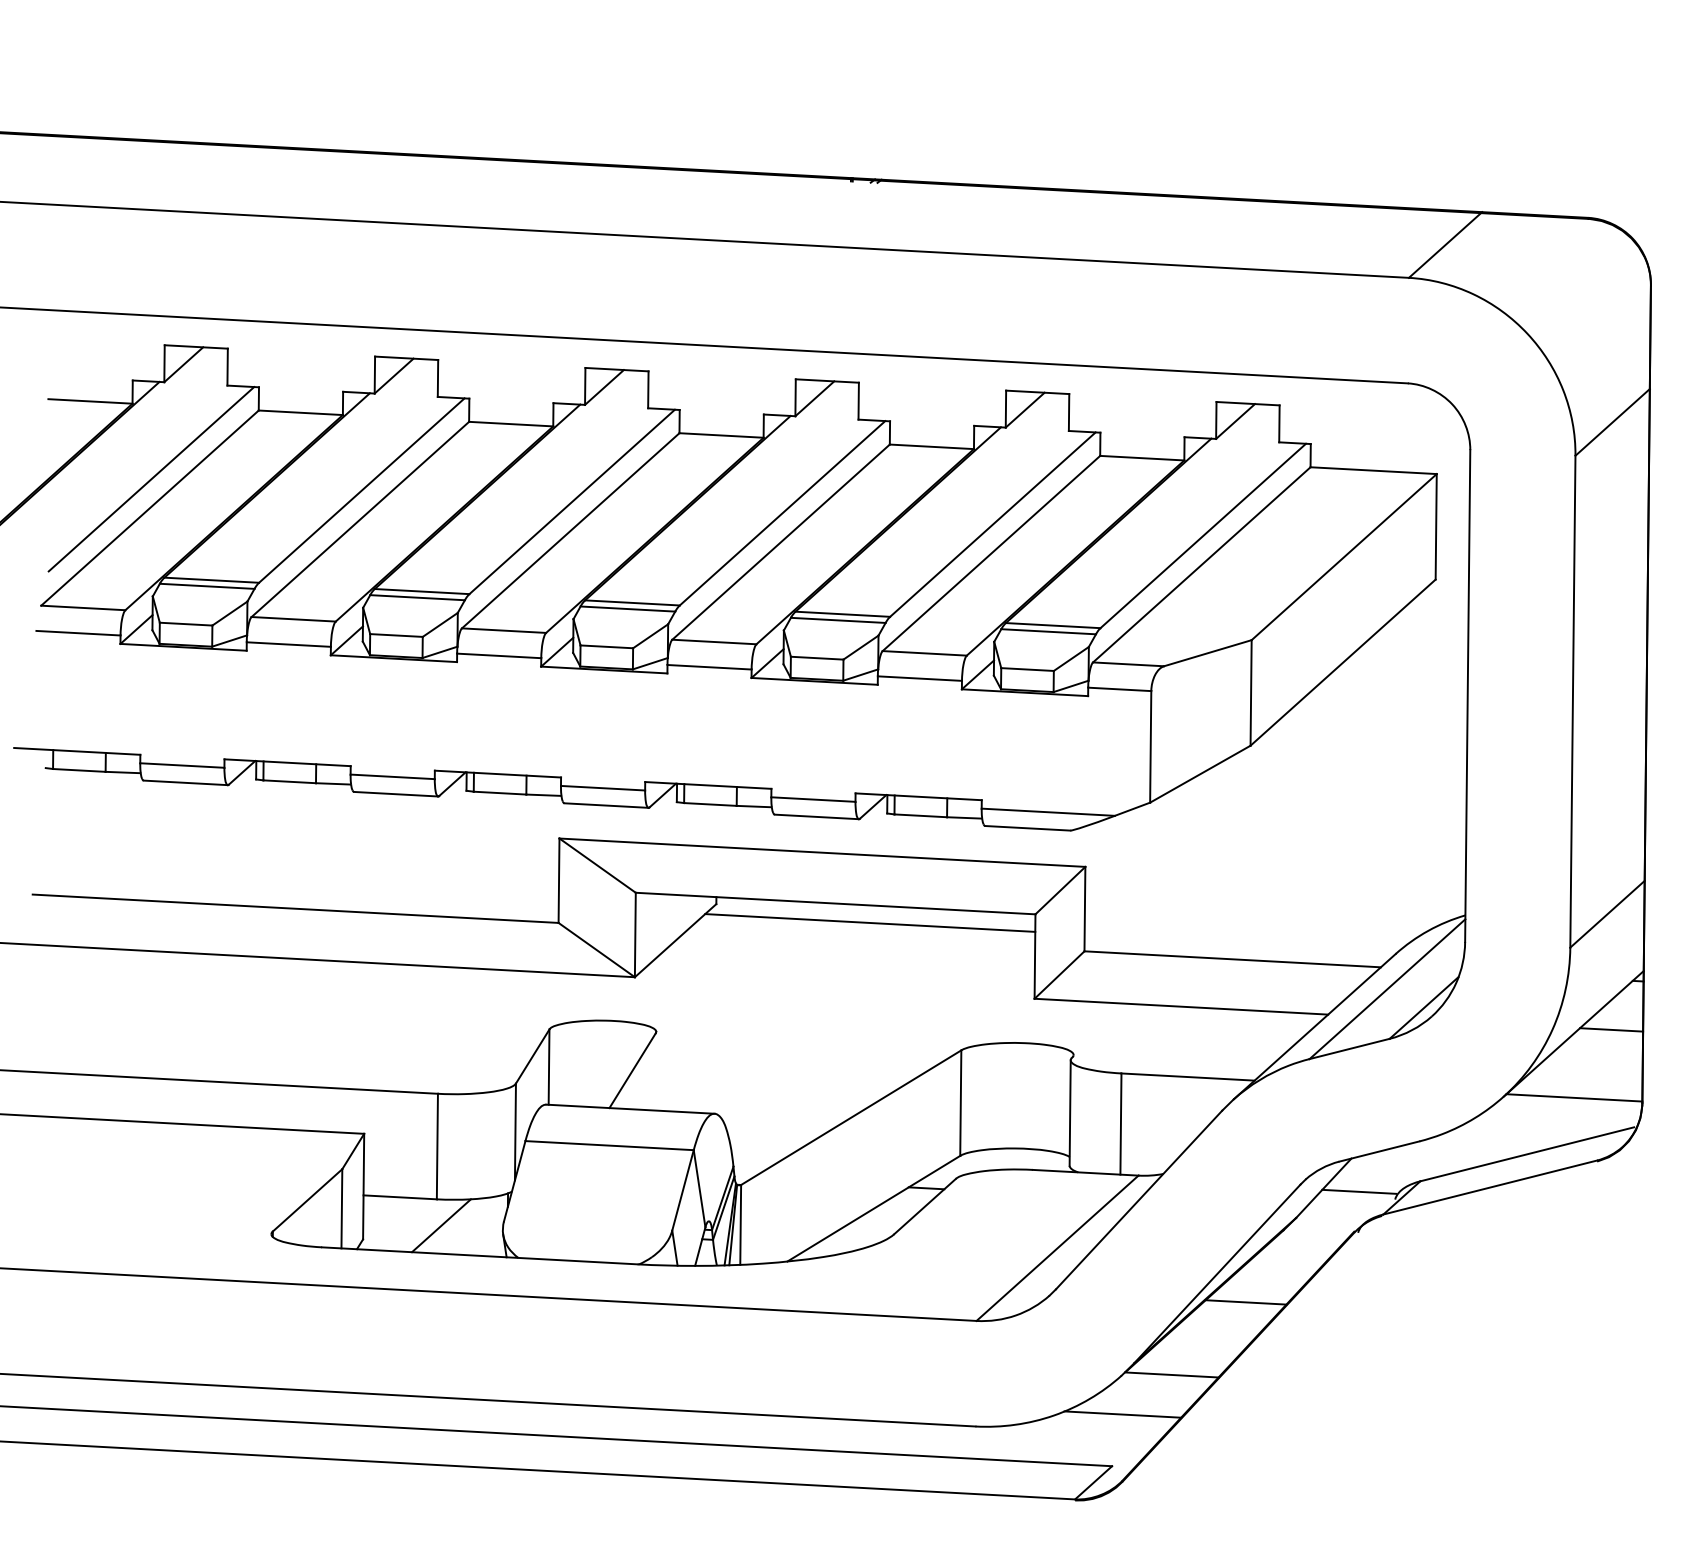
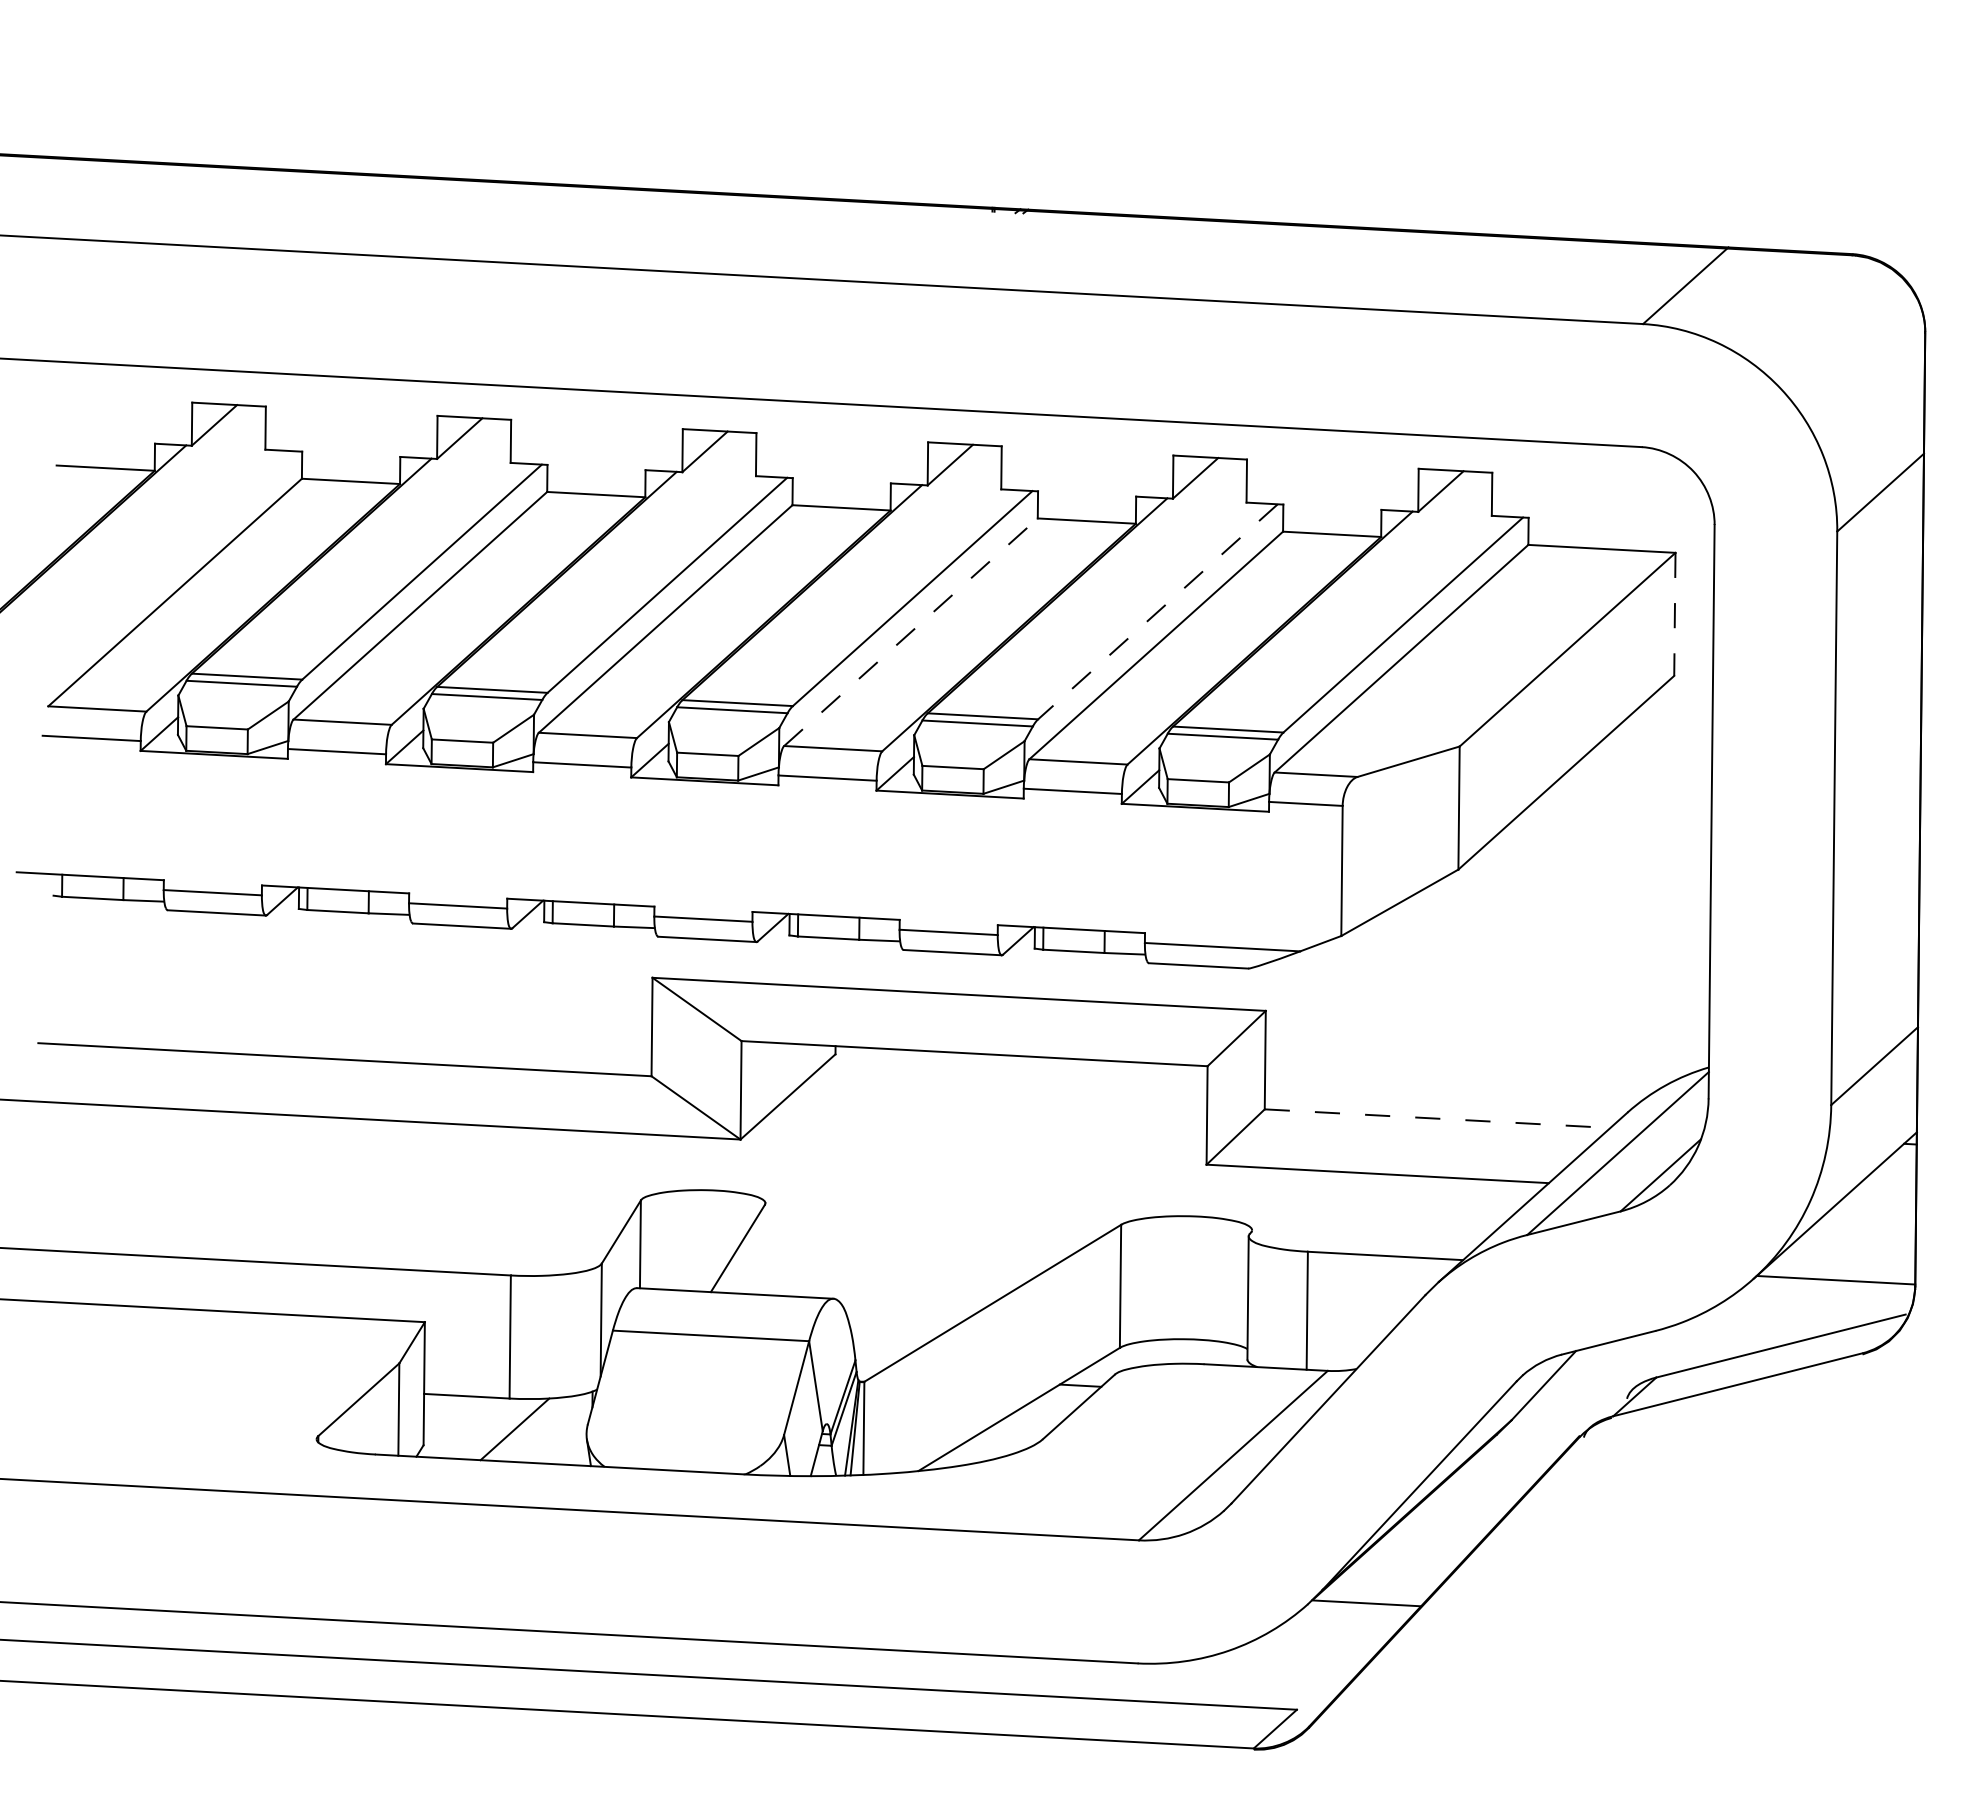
line: (151, 478) -> (176, 558), removed
line: (992, 524) -> (1157, 611), solid -> dashed
line: (1435, 526) -> (1674, 614), solid -> dashed
line: (781, 541) -> (911, 631), solid -> dashed
line: (869, 922) -> (1014, 1075), removed
line: (1233, 959) -> (1438, 1118), solid -> dashed
line: (1611, 1029) -> (1879, 1200), removed
line: (1359, 1191) -> (1585, 1389), removed
line: (1246, 1302) -> (1453, 1518), removed
line: (1122, 1414) -> (1309, 1649), removed

